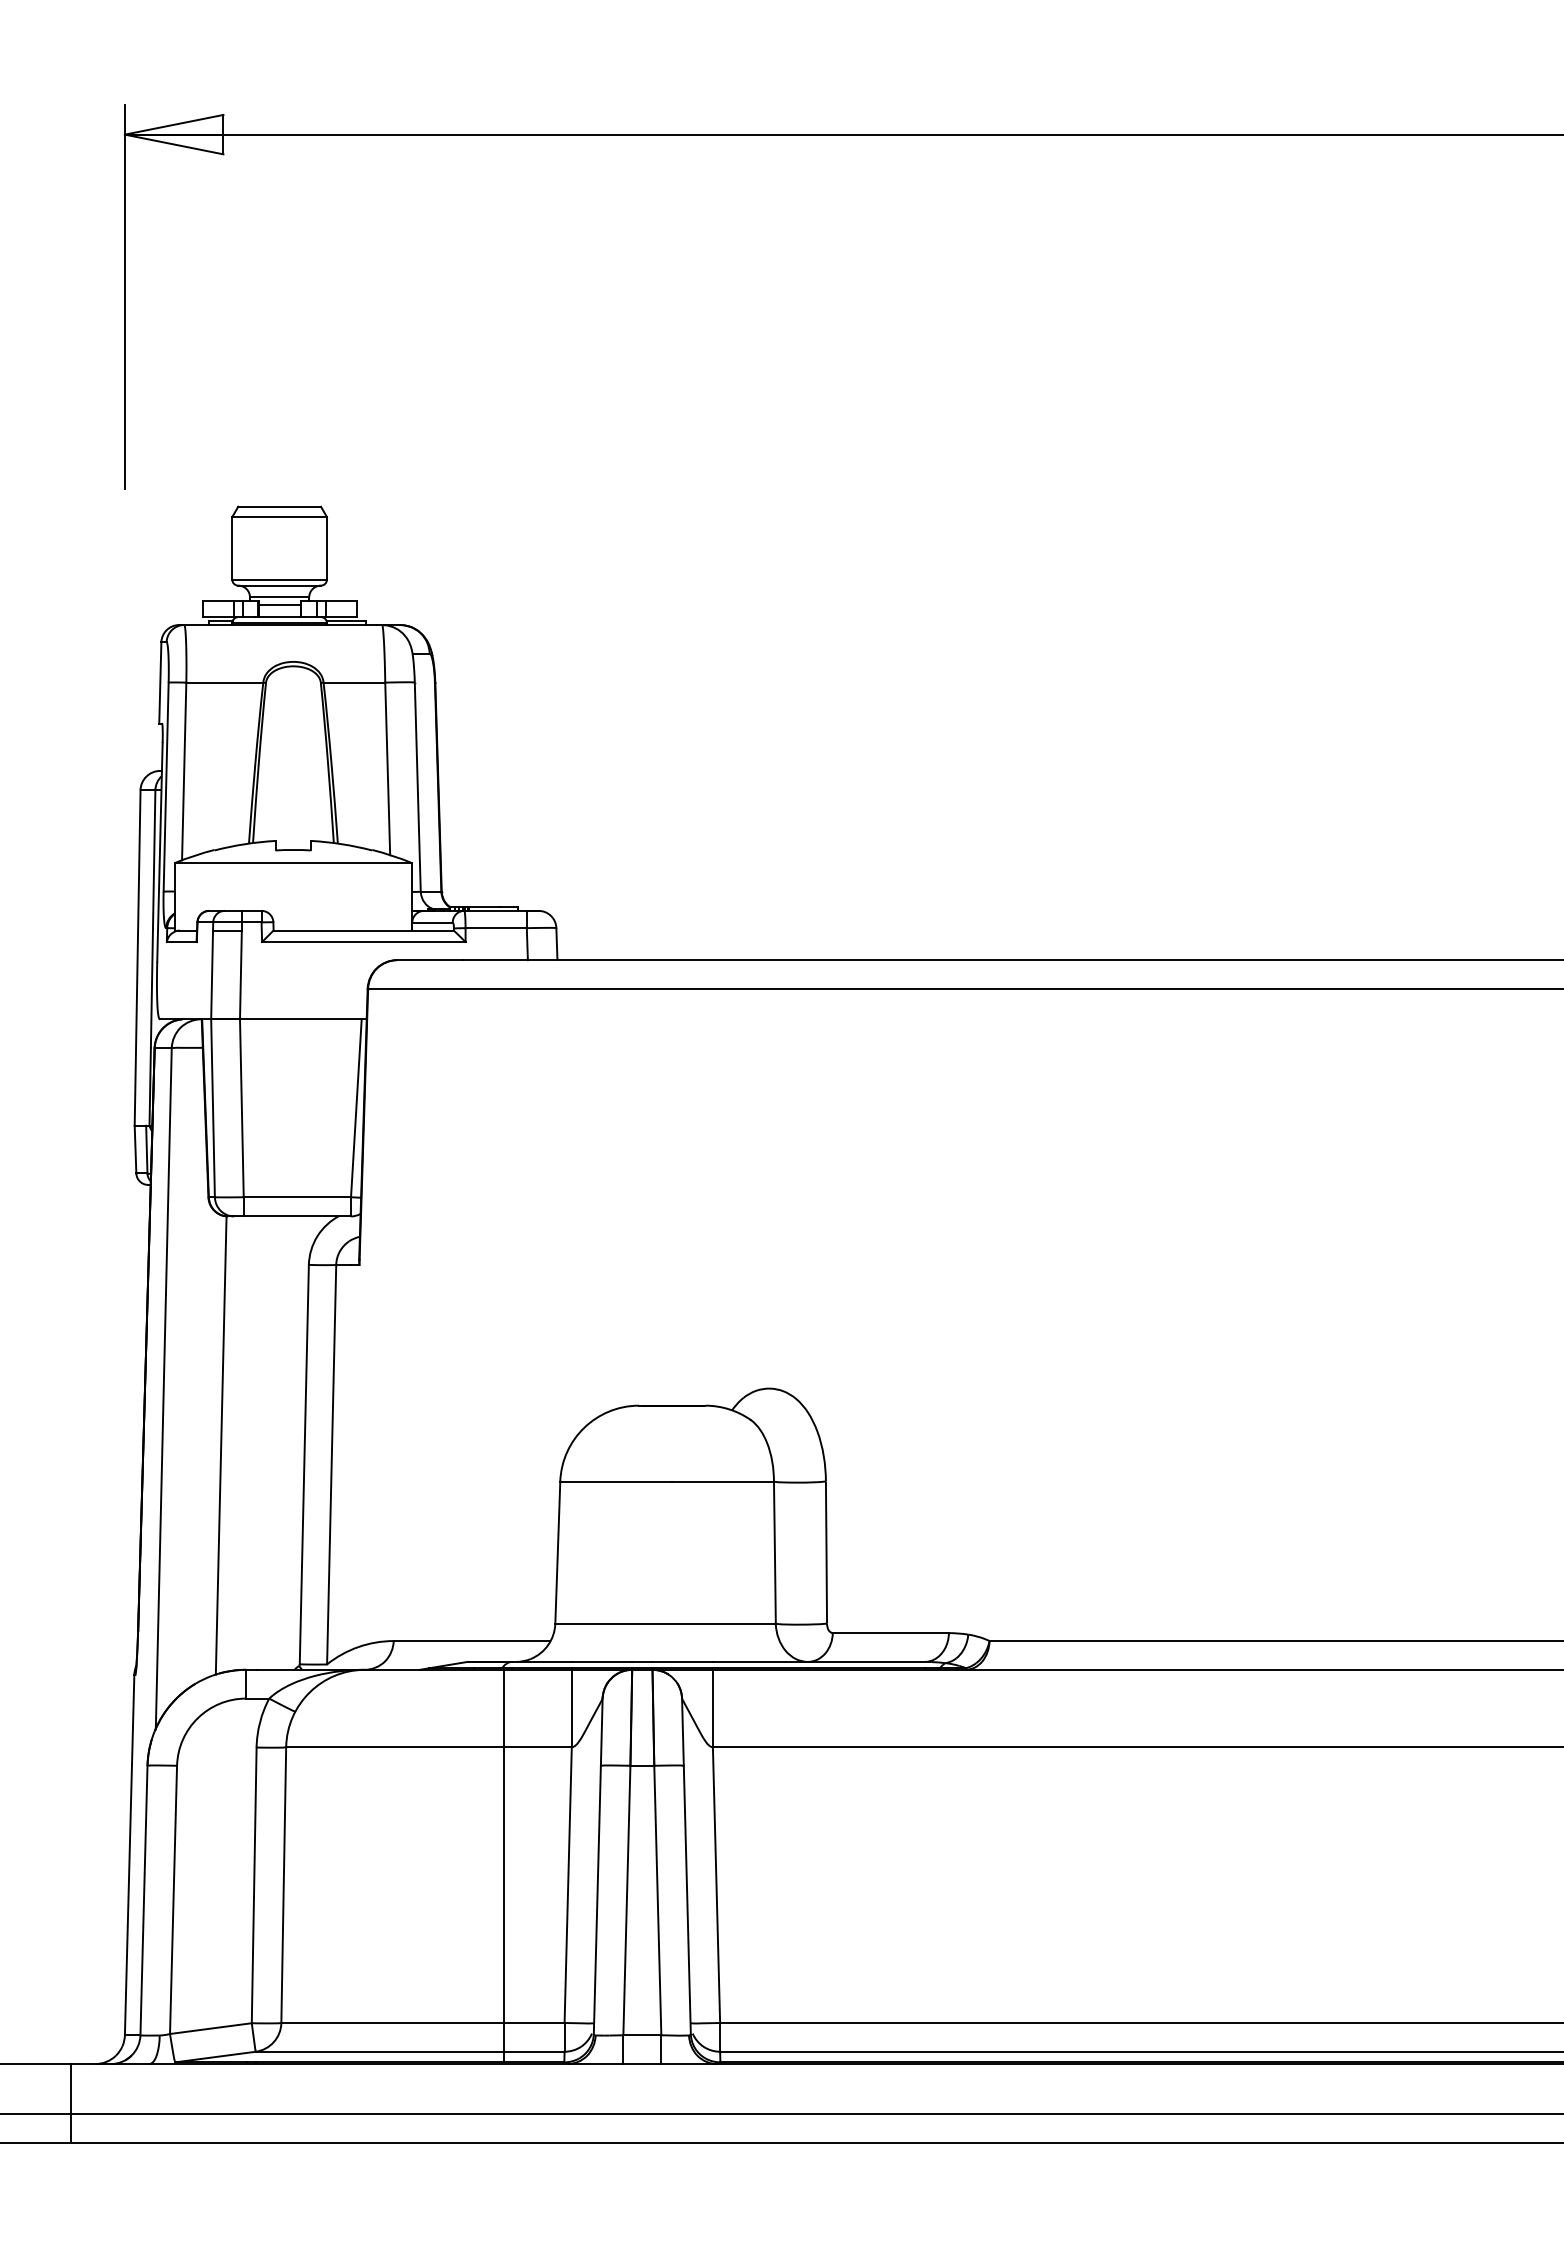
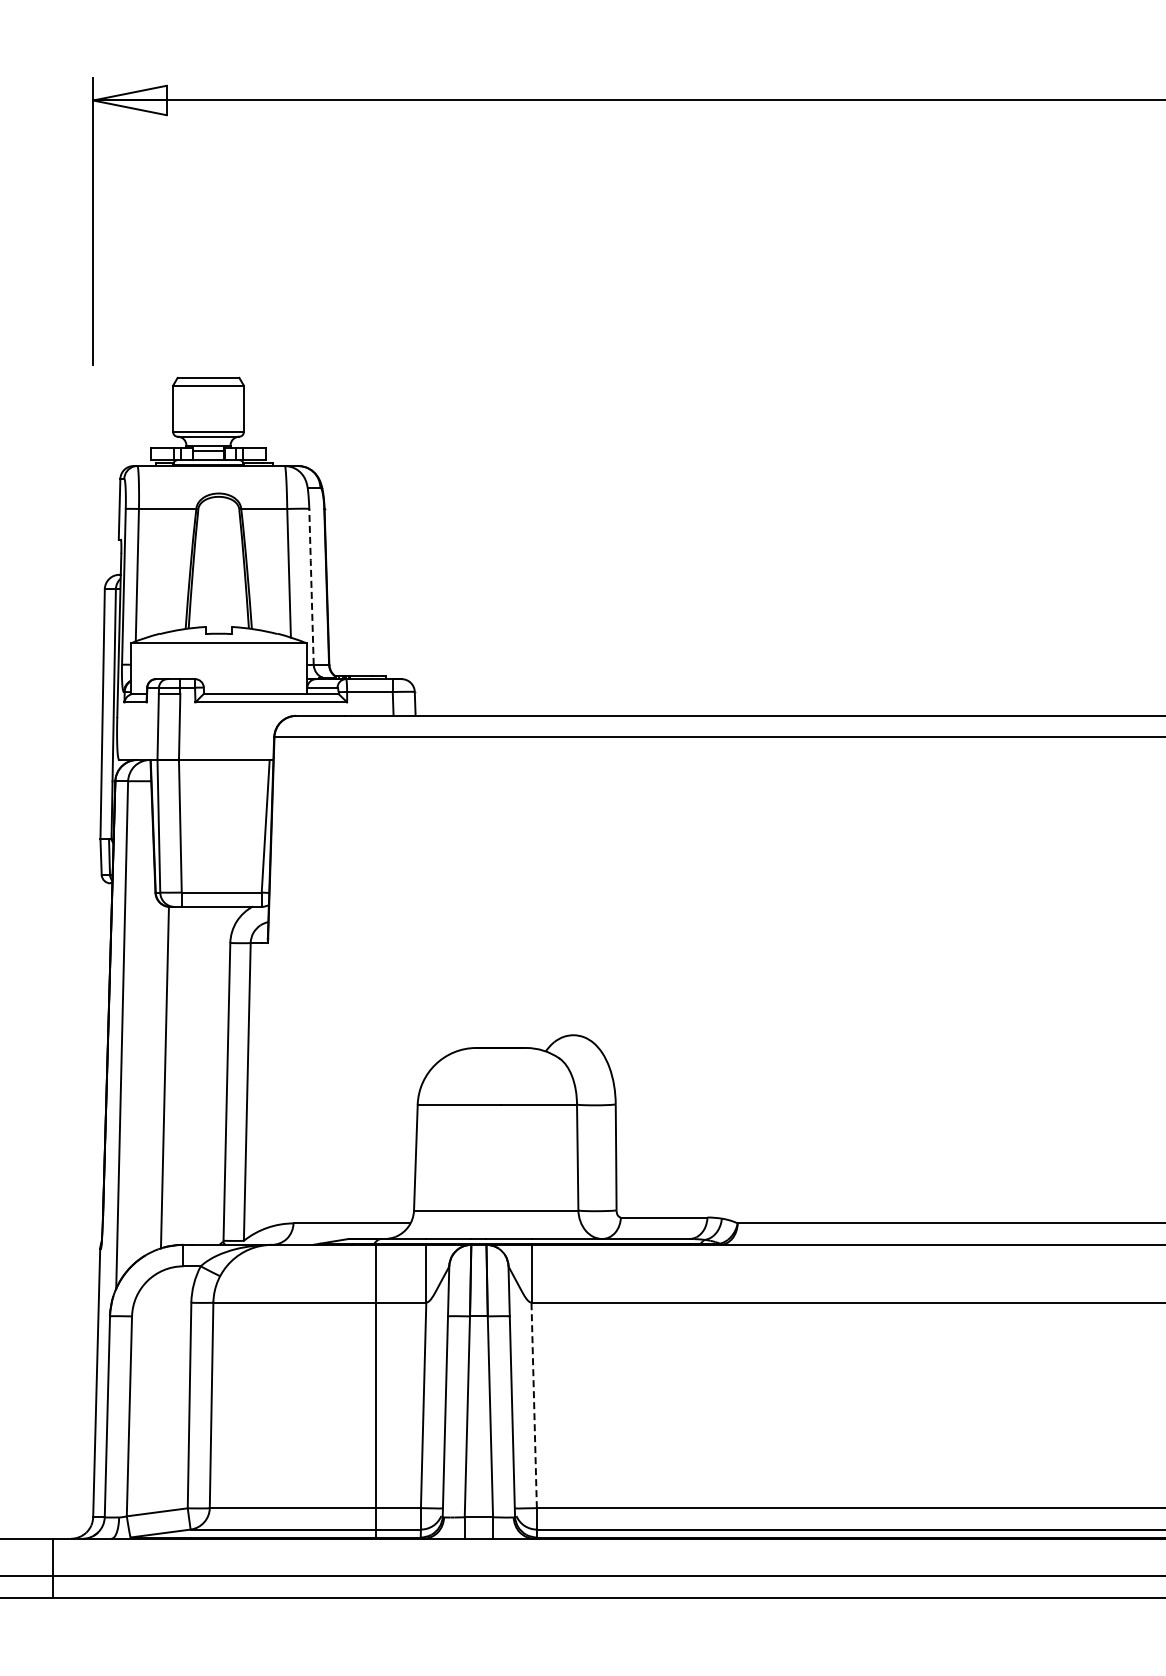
line: (417, 787) -> (311, 587), solid -> dashed
line: (716, 1885) -> (534, 1405), solid -> dashed

